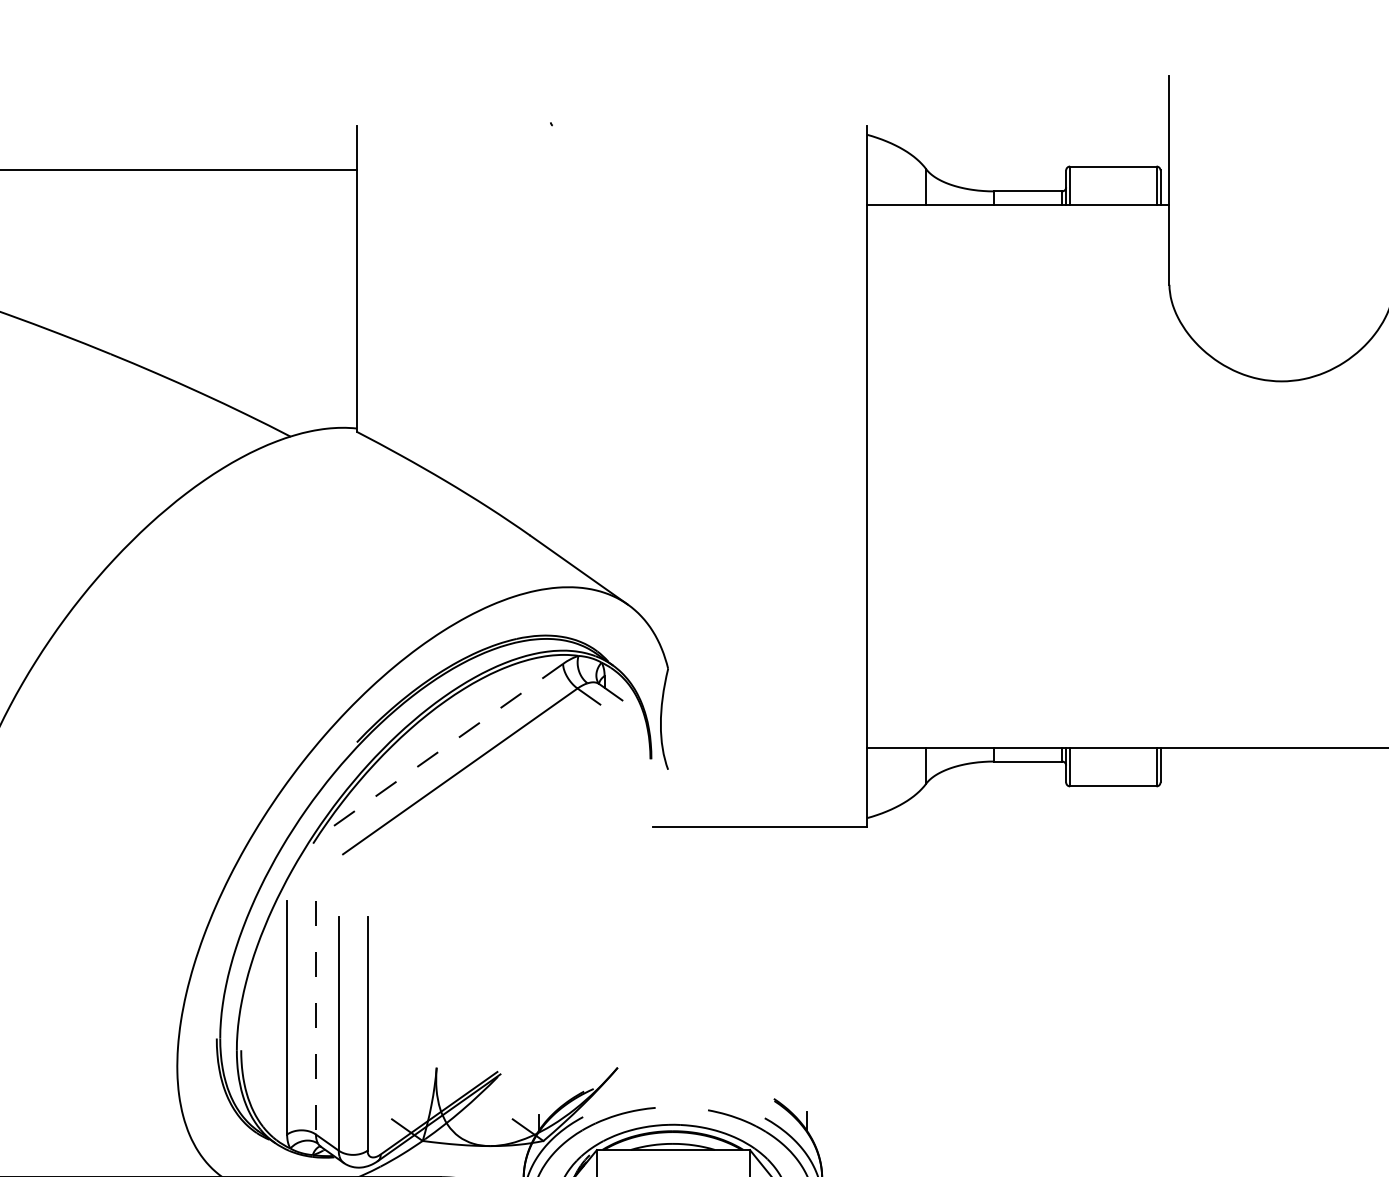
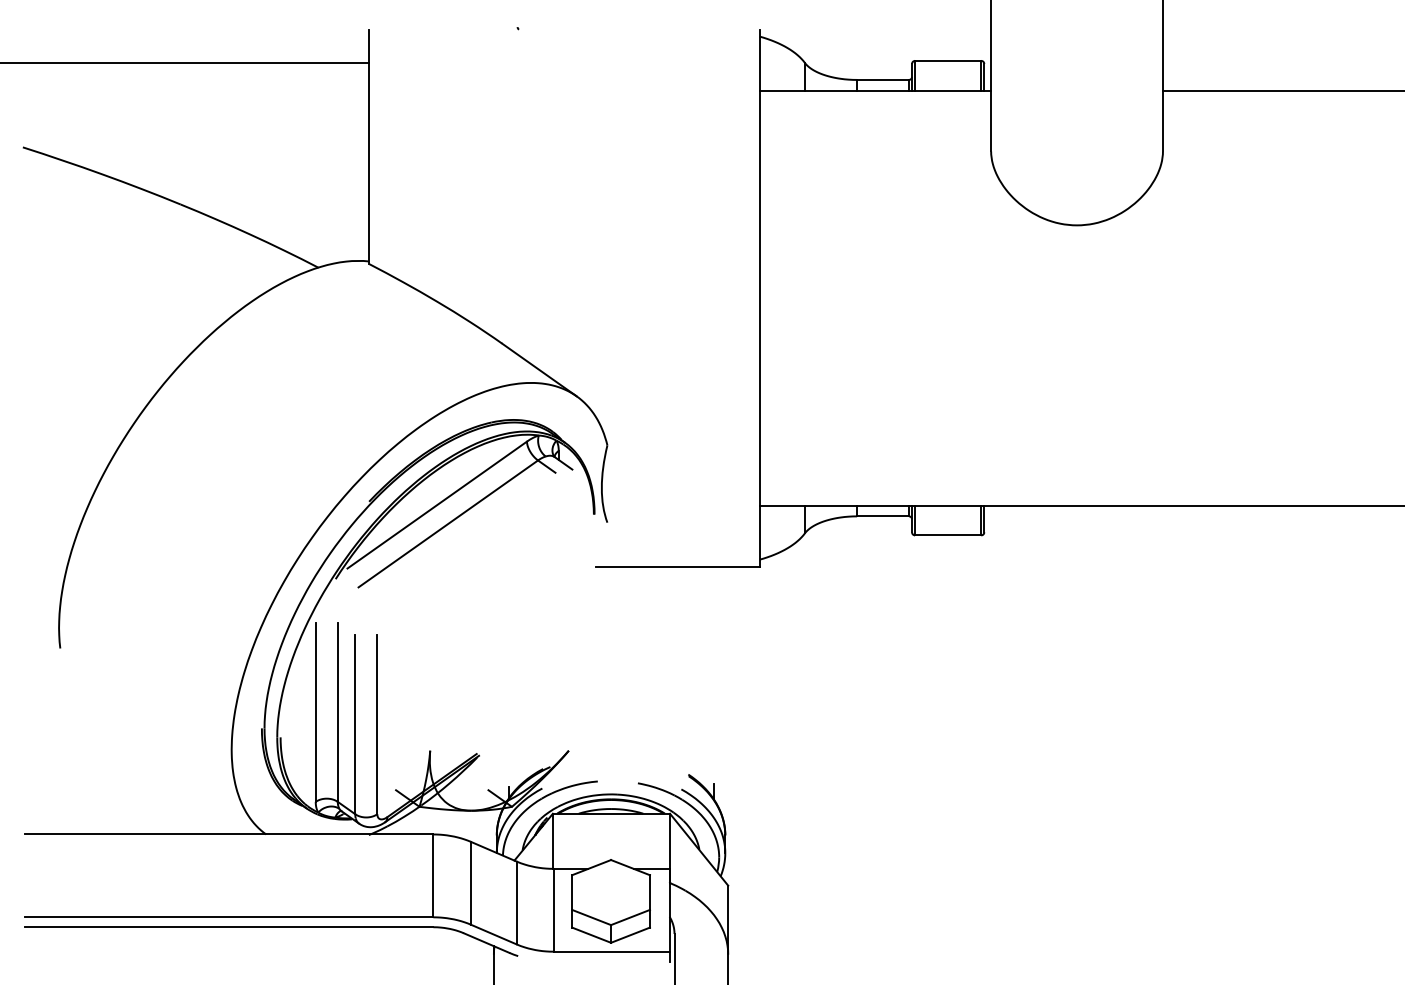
line: (446, 747) -> (437, 505), dashed -> solid
line: (315, 1017) -> (337, 712), dashed -> solid

